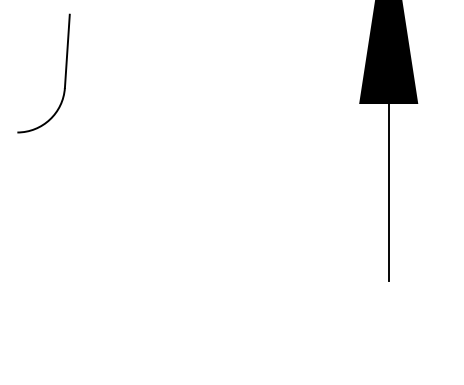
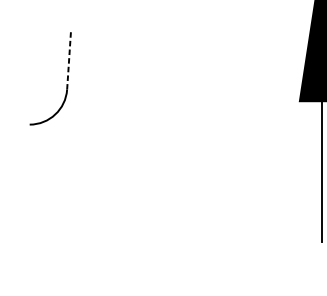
line: (67, 51) -> (69, 60), solid -> dashed

